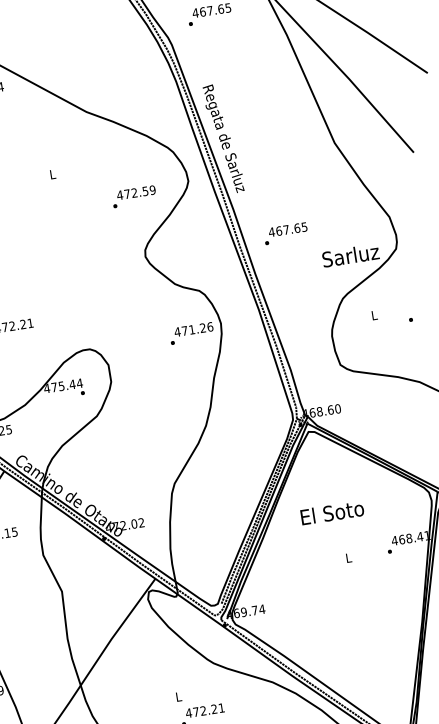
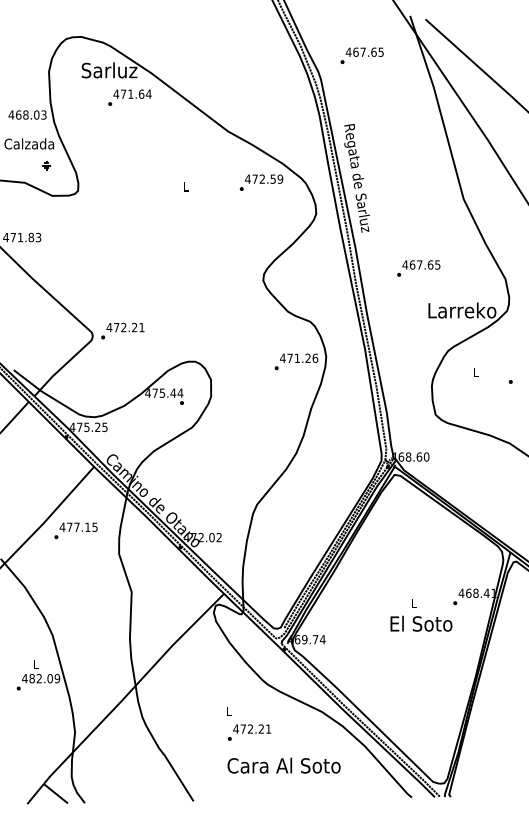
text: (134, 196) -> (261, 182), moved
text: (285, 233) -> (418, 268), moved
text: (351, 255) -> (462, 310), Sarluz -> Larreko
text: (332, 512) -> (421, 623), moved

